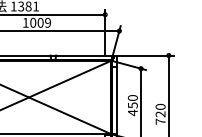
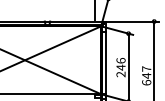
text: (132, 105) -> (120, 67), 450 -> 246
text: (160, 113) -> (146, 75), 720 -> 647

